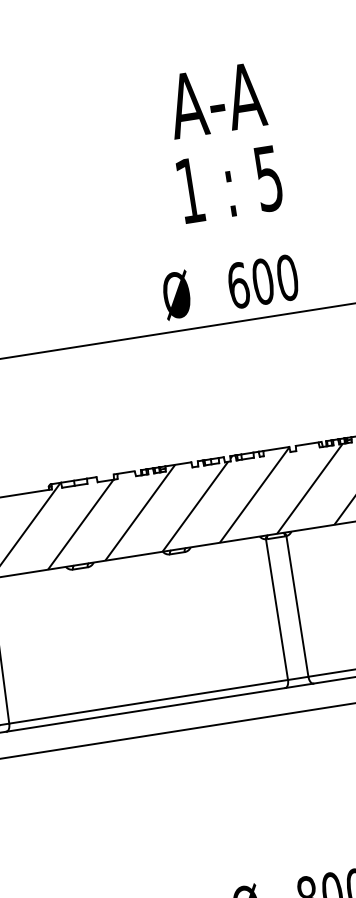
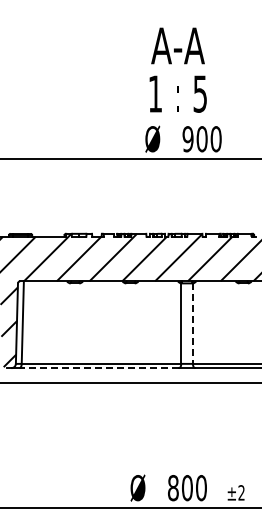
text: (222, 141) -> (177, 69), moved
text: (237, 286) -> (187, 139), 600 -> 900
line: (296, 608) -> (192, 324), solid -> dashed
line: (146, 710) -> (99, 368), solid -> dashed

